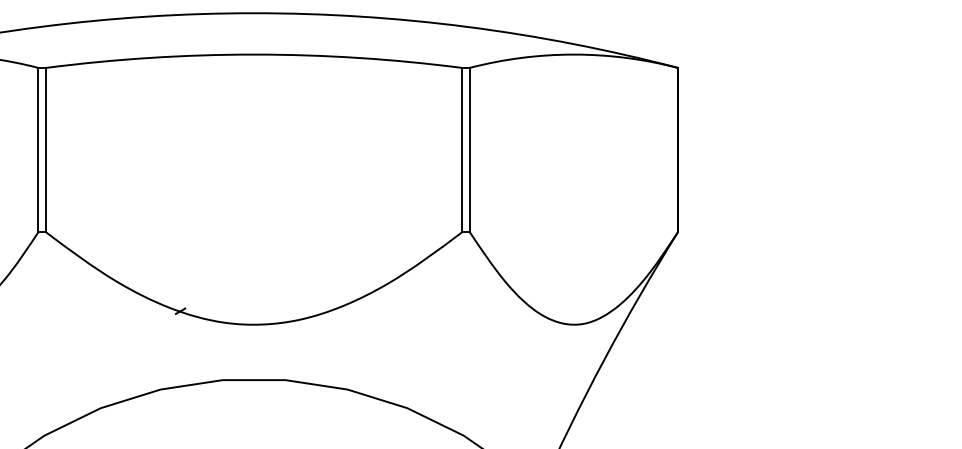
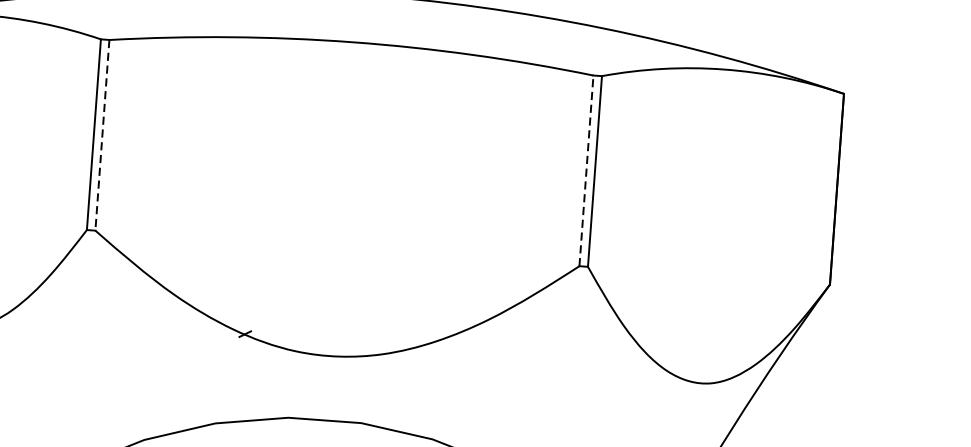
line: (462, 149) -> (586, 170), solid -> dashed
line: (45, 150) -> (102, 135), solid -> dashed

